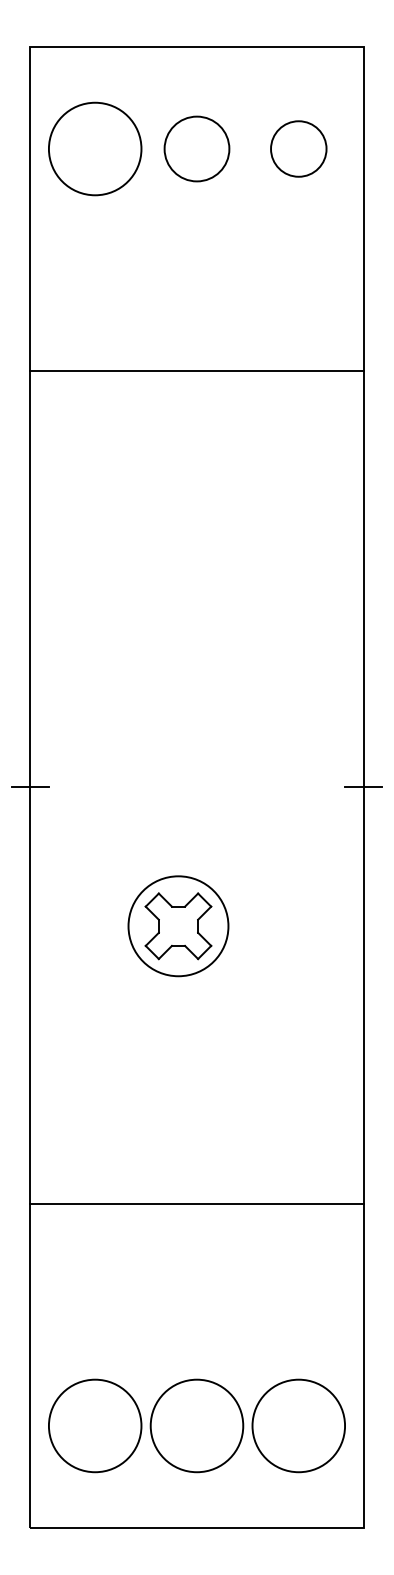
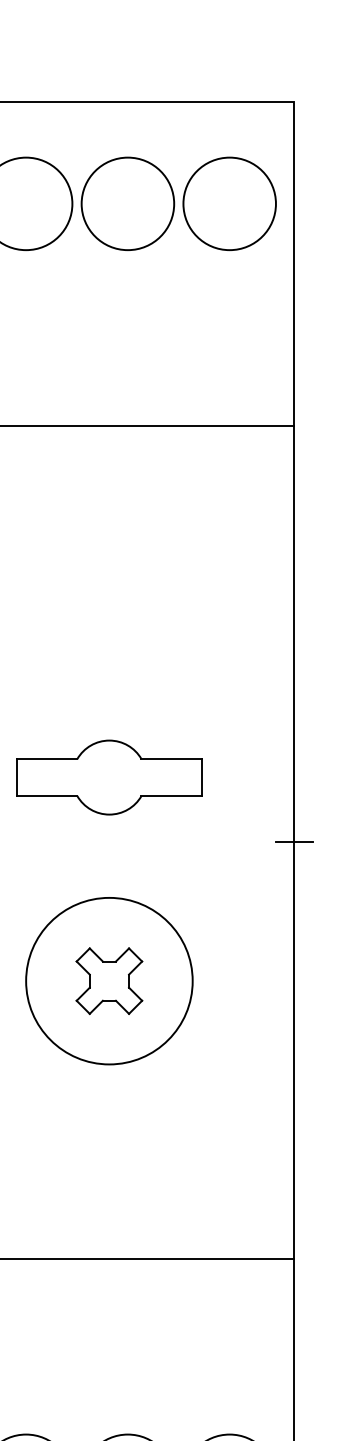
circle: (196, 148) -> (127, 203), size x1.43
circle: (298, 148) -> (229, 203), size x1.67
part: (178, 722) -> (109, 777), added
circle: (178, 926) -> (109, 981), size x1.67

